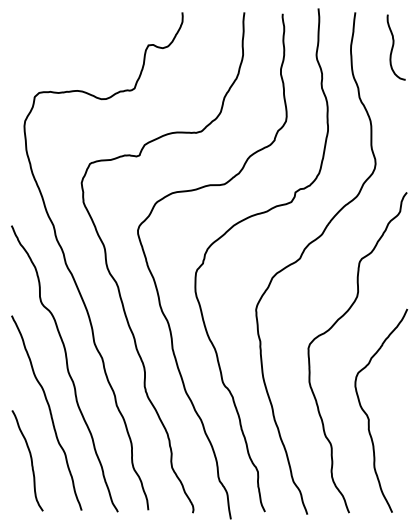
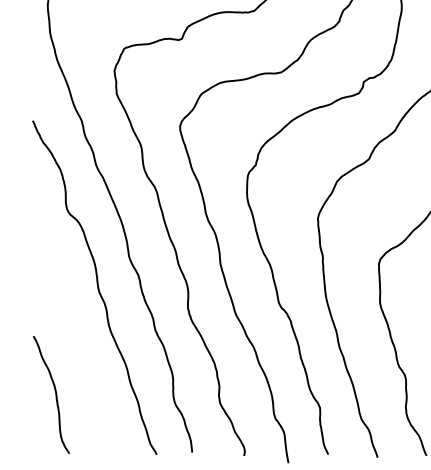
curve: (49, 412) -> (76, 338), removed

